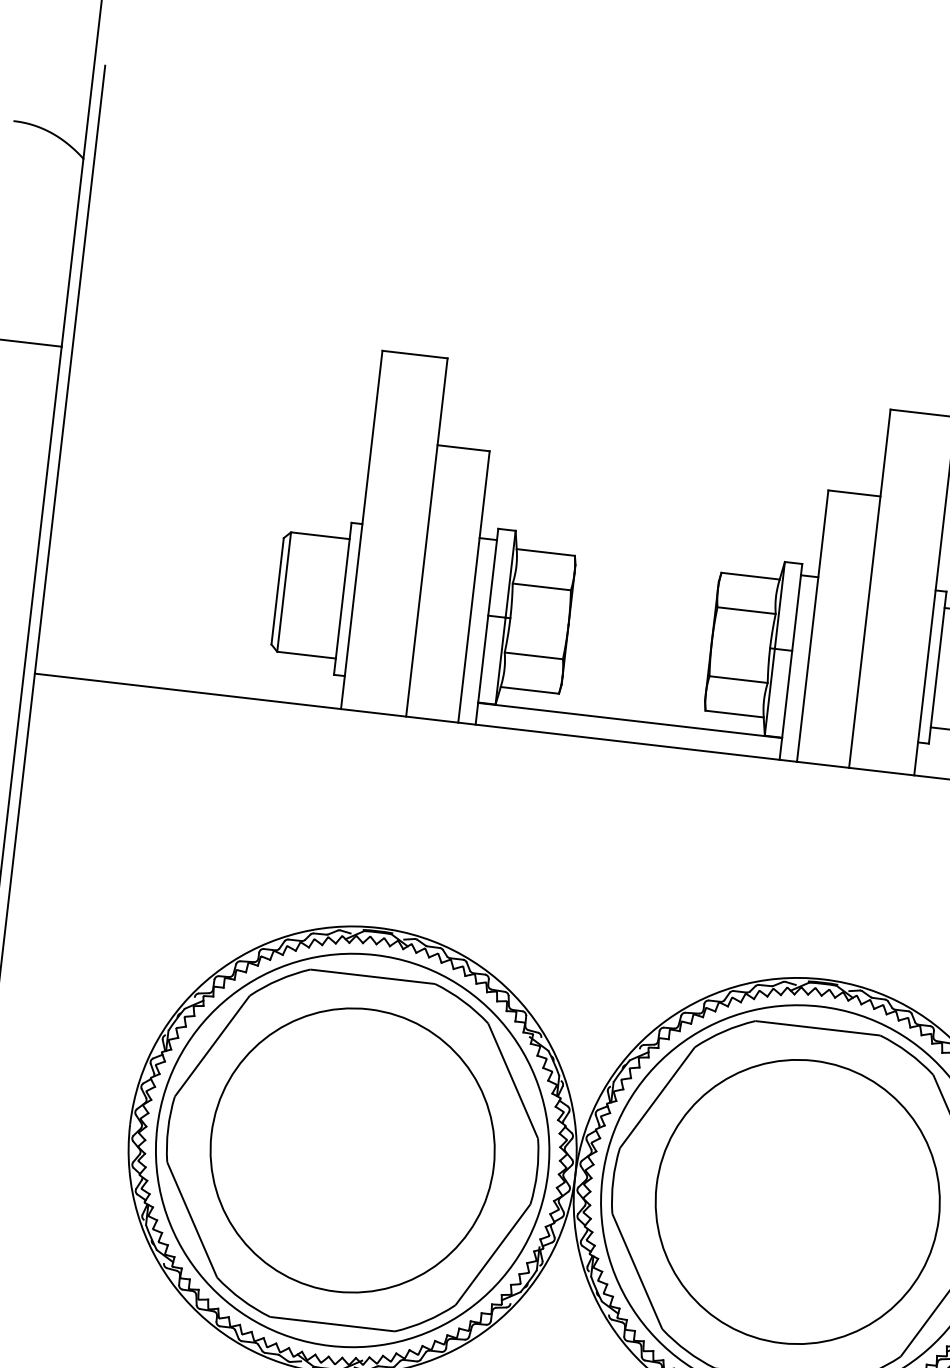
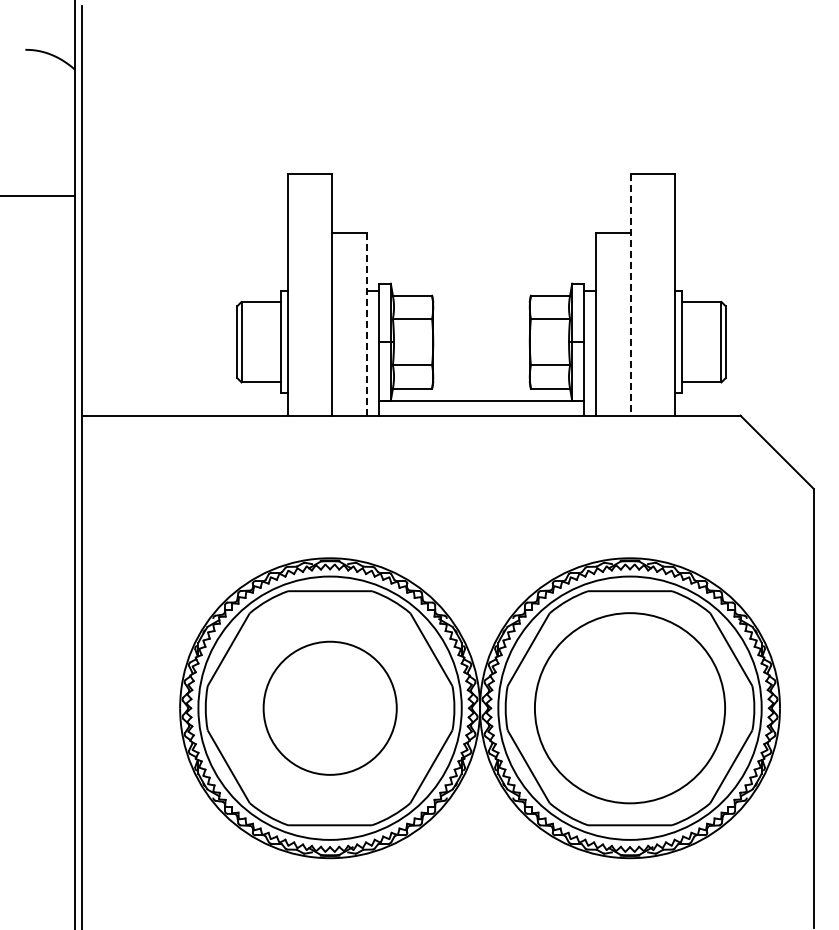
line: (474, 585) -> (367, 323), solid -> dashed
line: (869, 588) -> (630, 294), solid -> dashed
circle: (353, 1150) -> (330, 708), size x0.7

